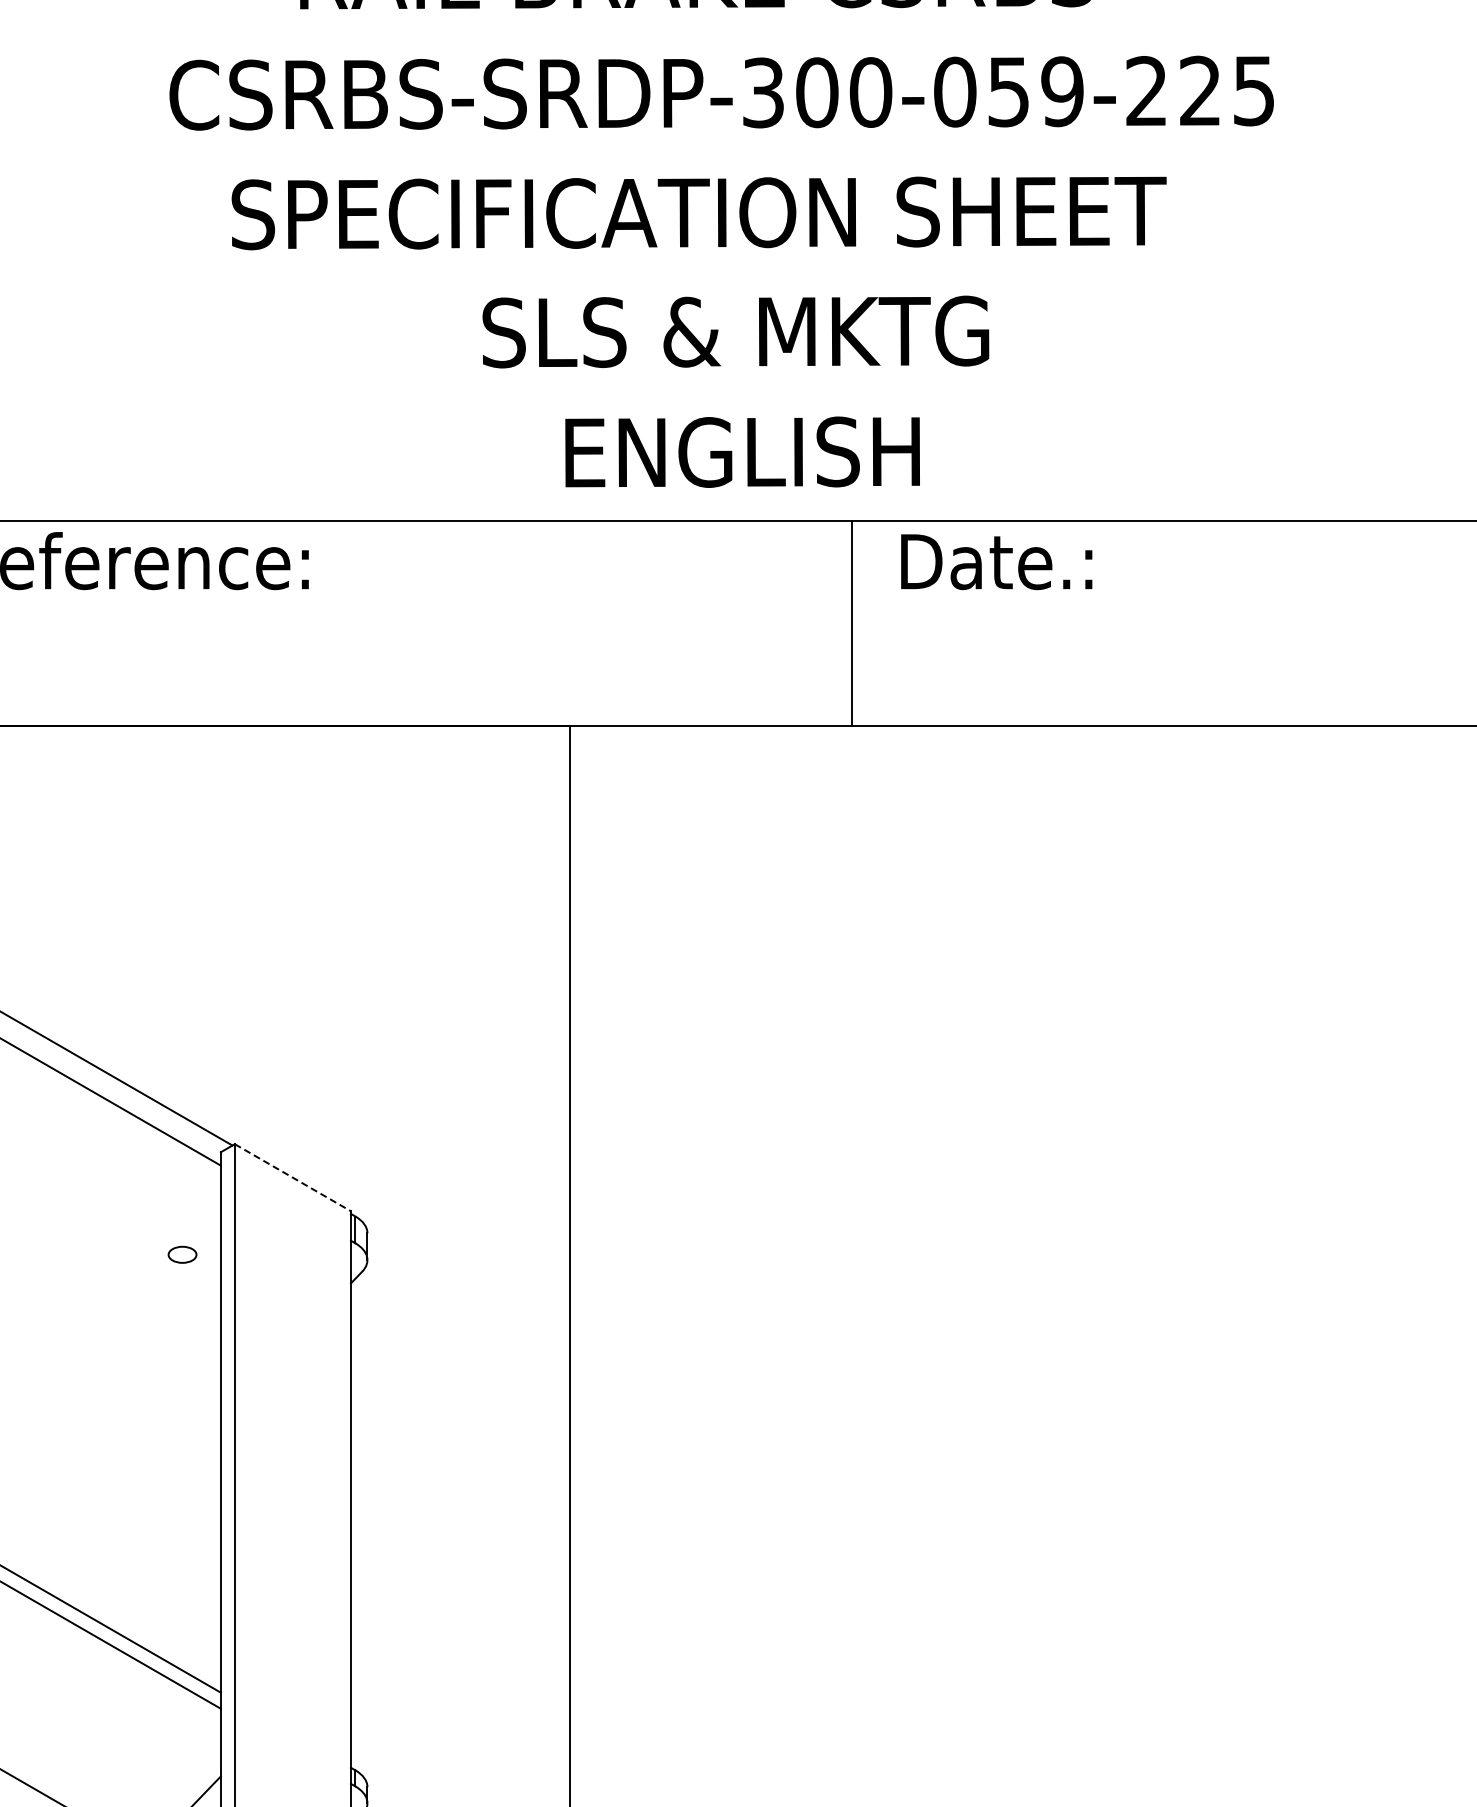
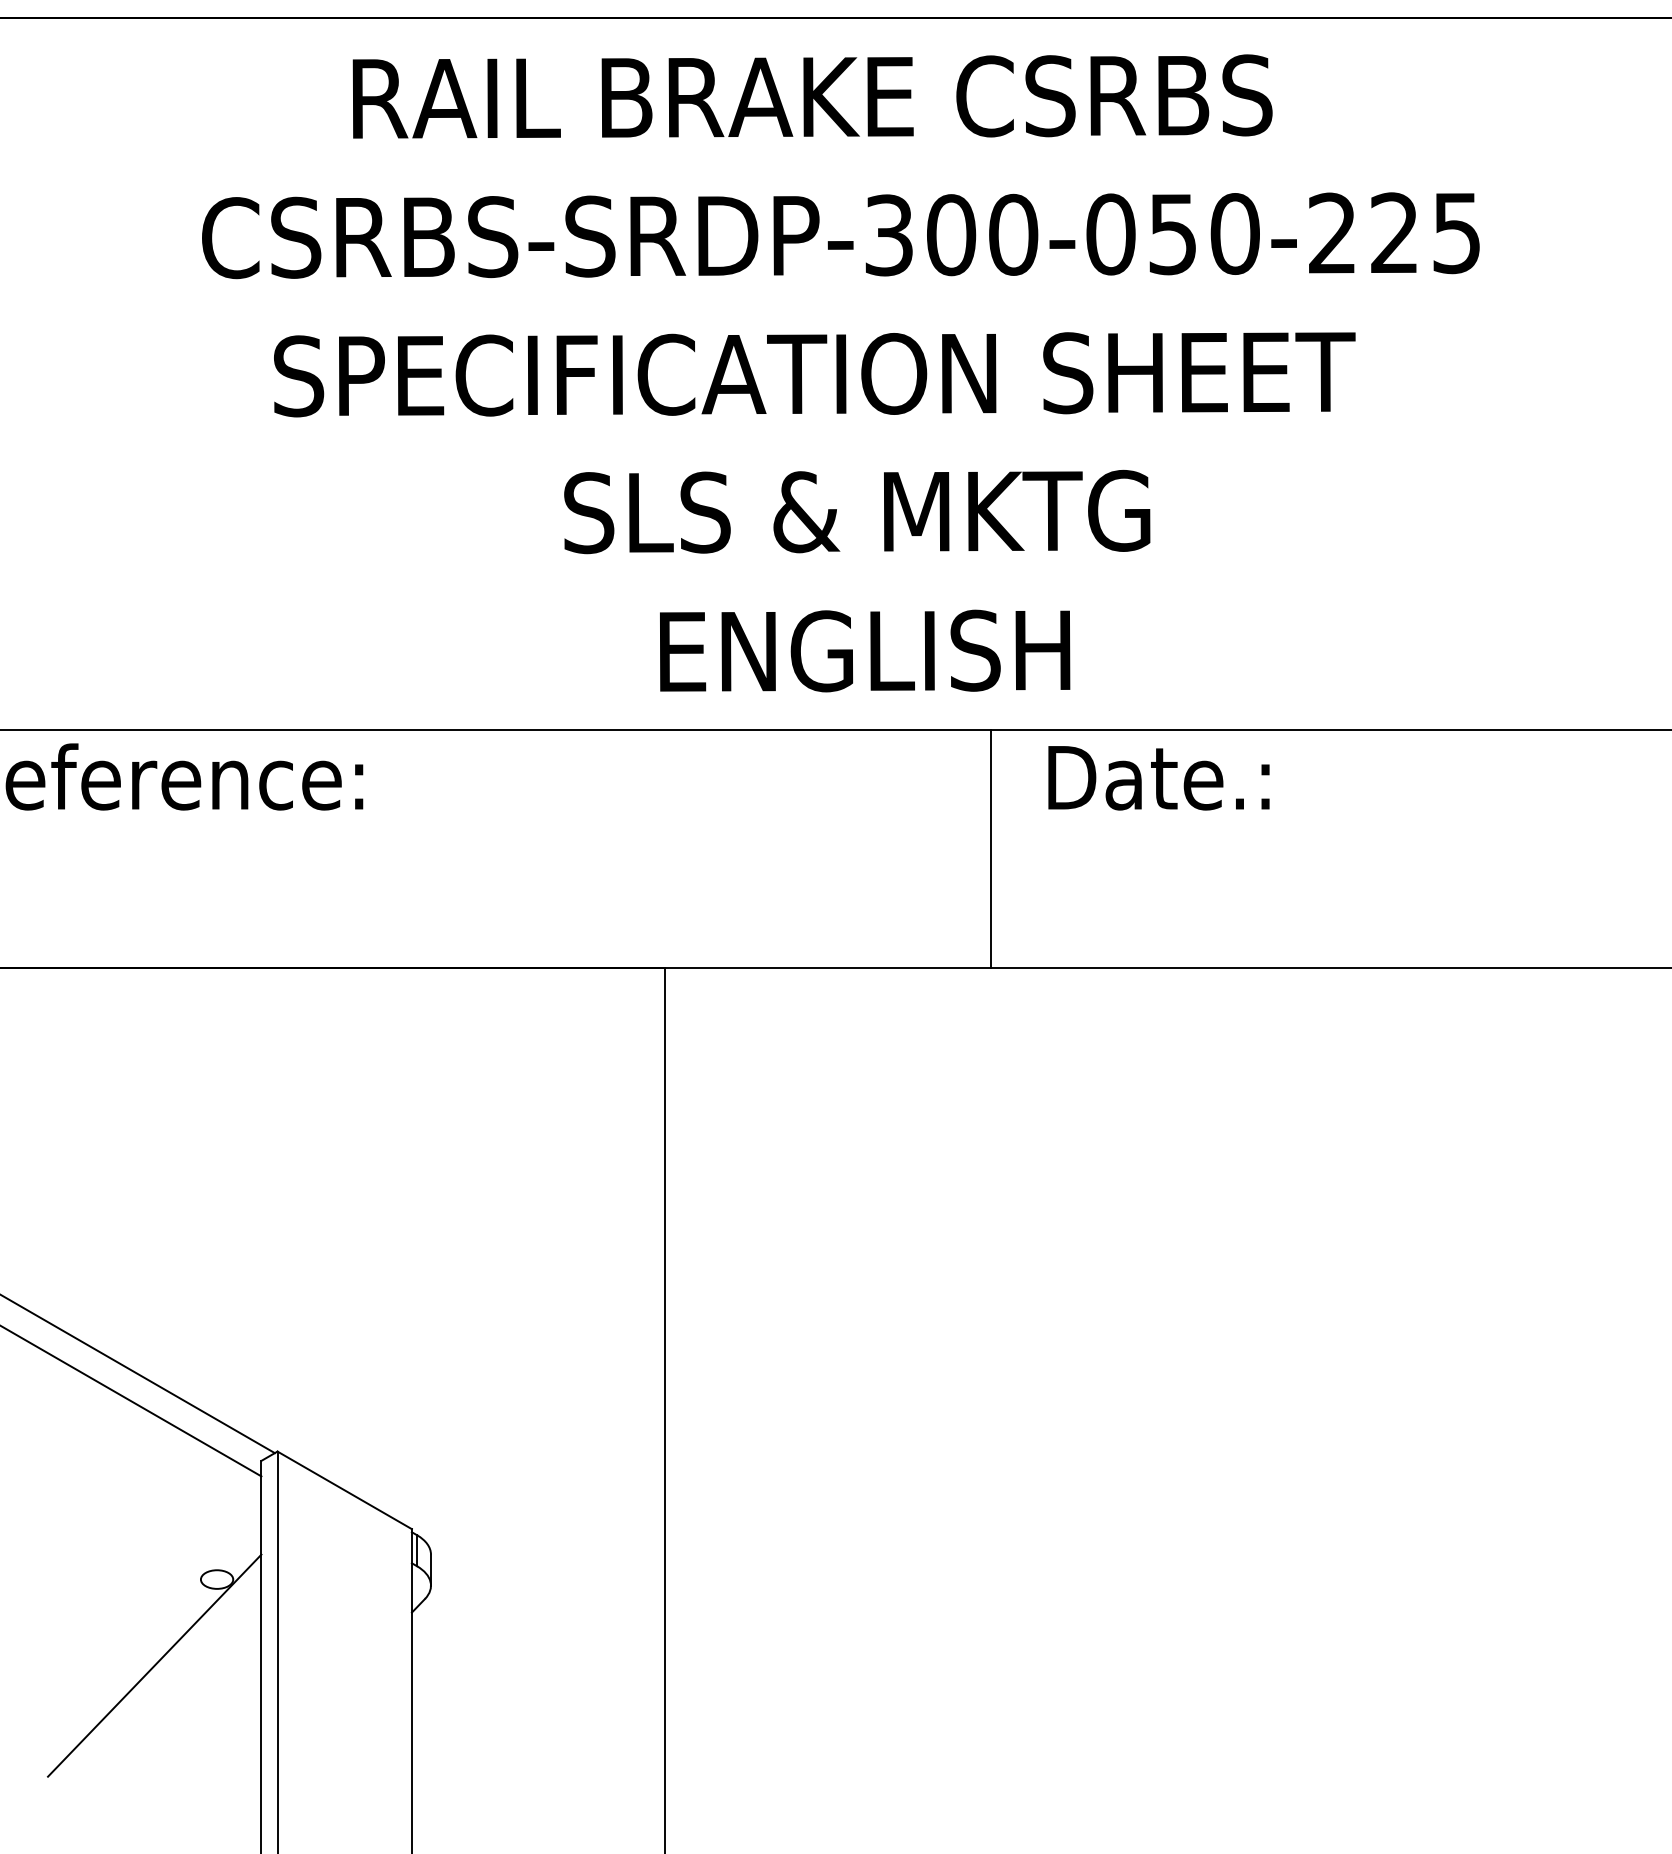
text: (1062, 91) -> (1235, 233), CSRBS-SRDP-300-059-225 -> CSRBS-SRDP-300-050-225
line: (293, 1177) -> (345, 1490), dashed -> solid
line: (128, 1329) -> (154, 1665), added

